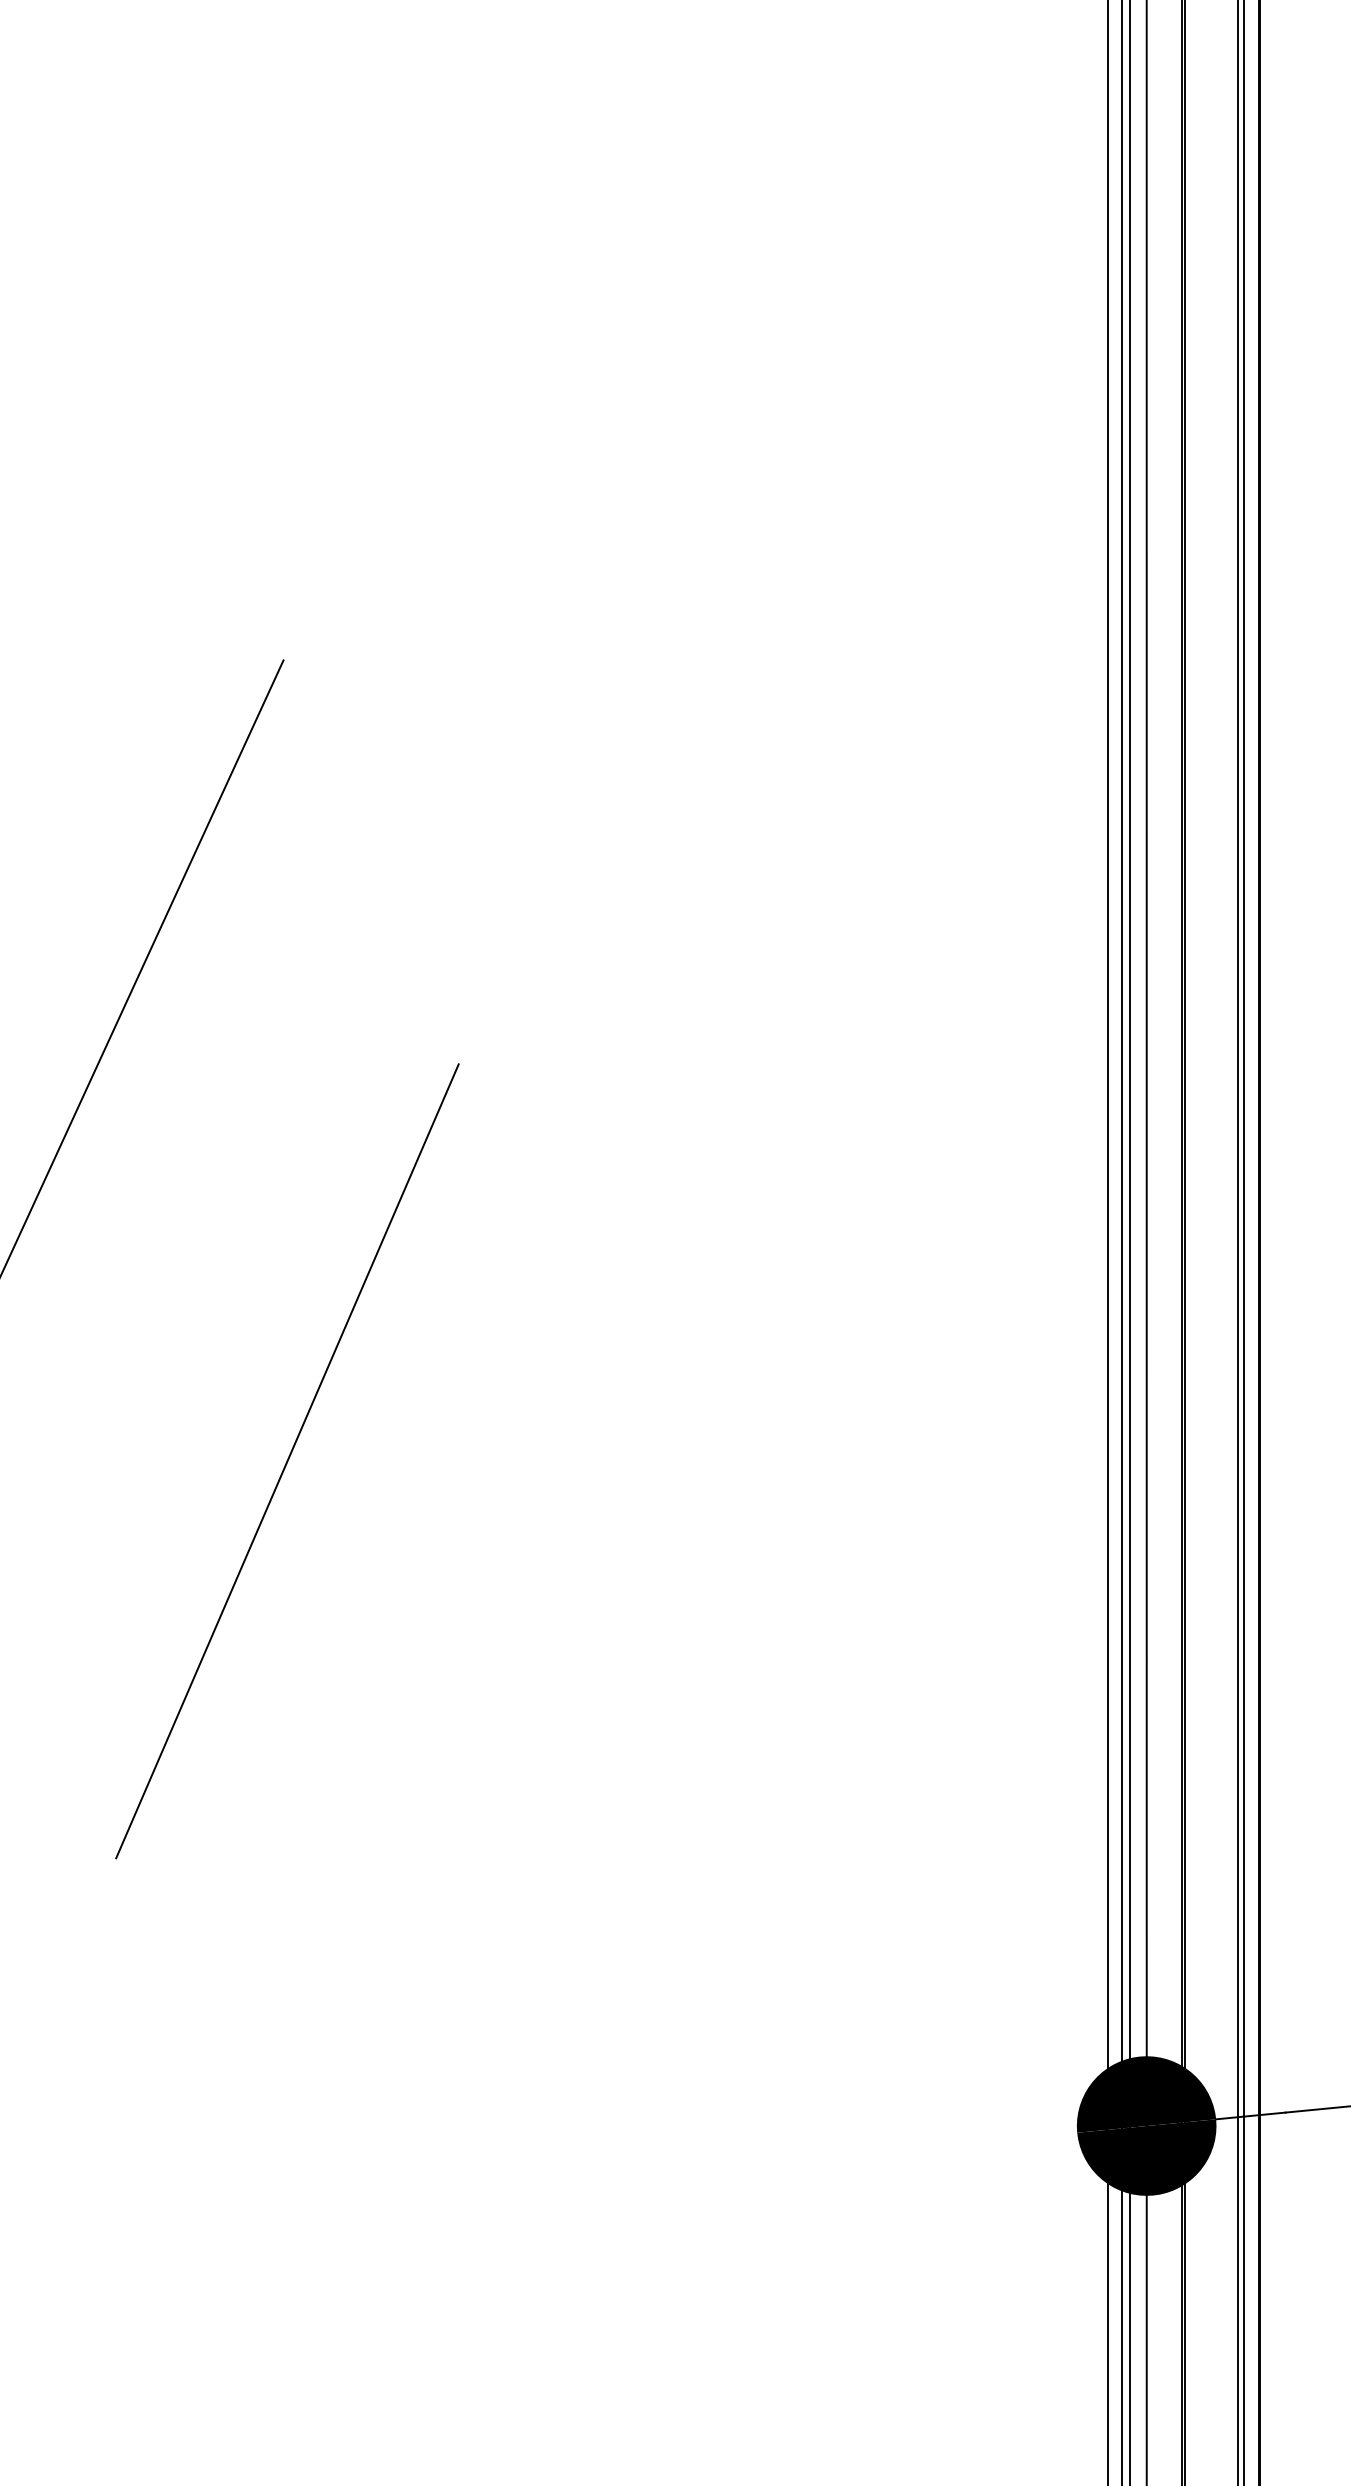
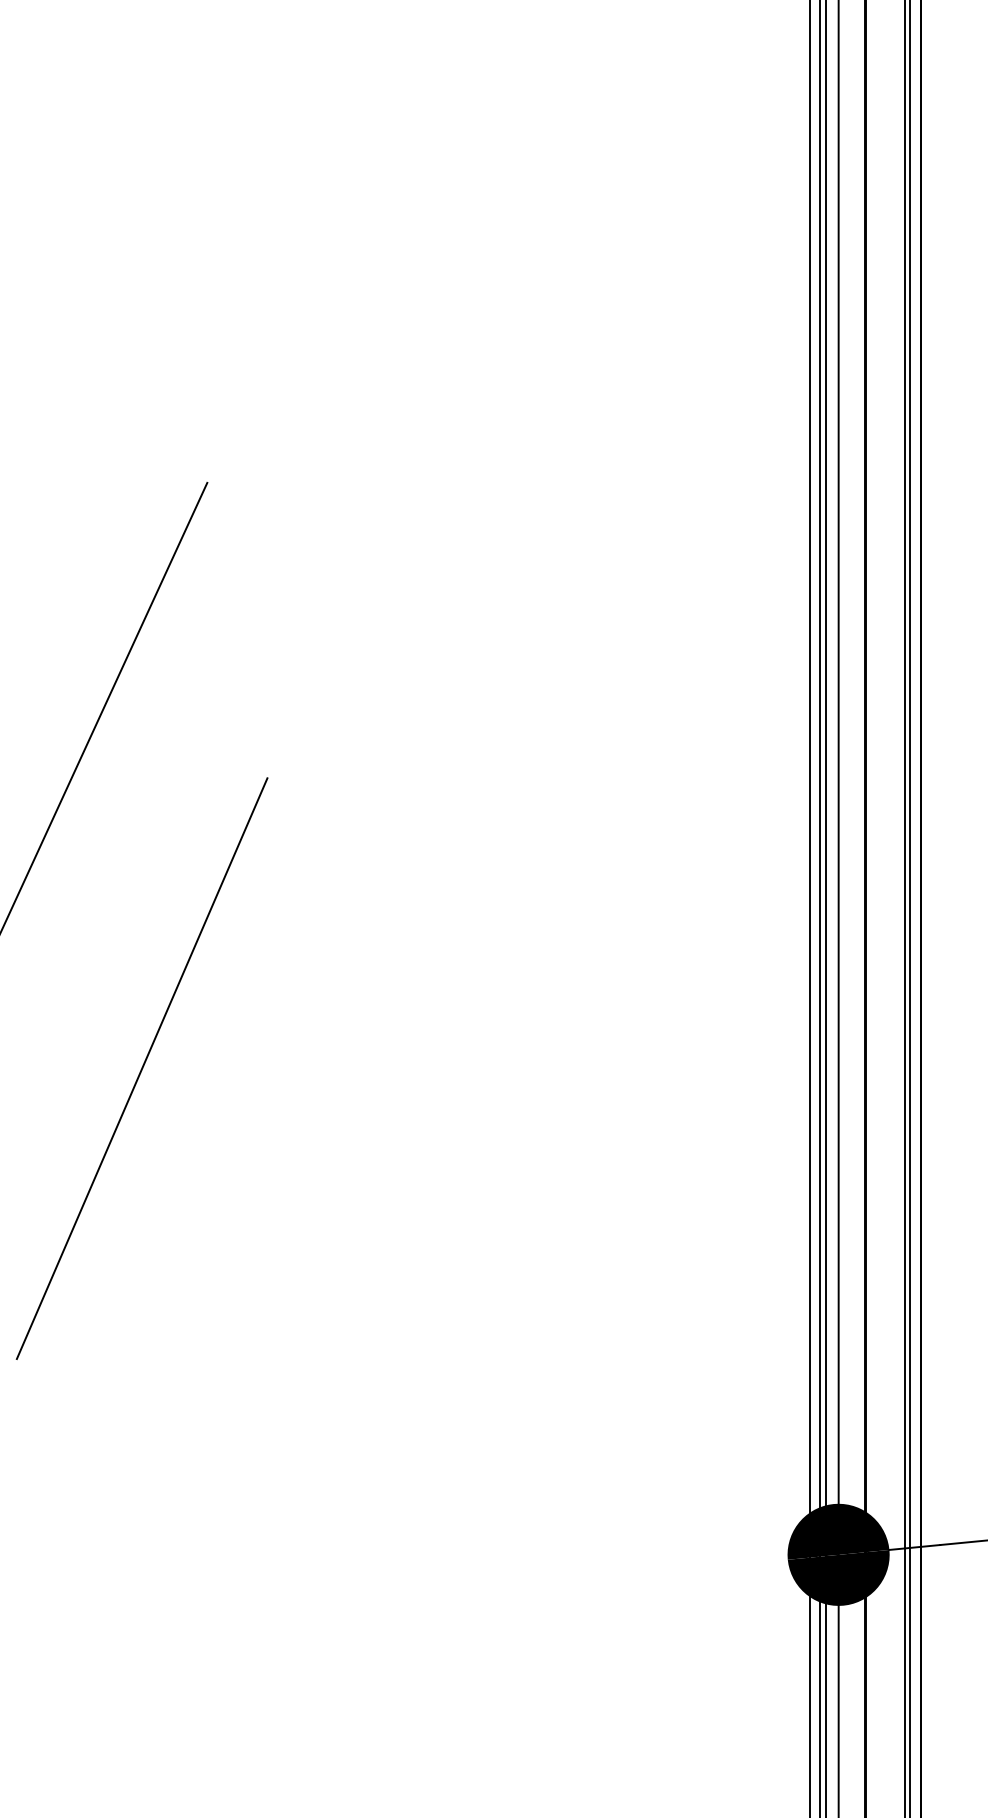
line: (287, 1461) -> (142, 1068), moved

